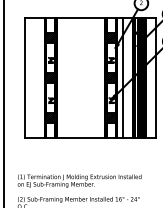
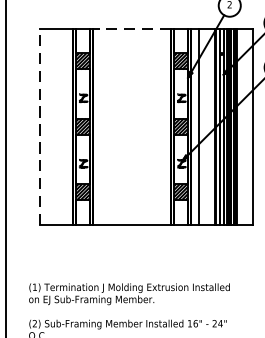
line: (80, 17) -> (130, 28), solid -> dashed
line: (24, 77) -> (39, 125), solid -> dashed

